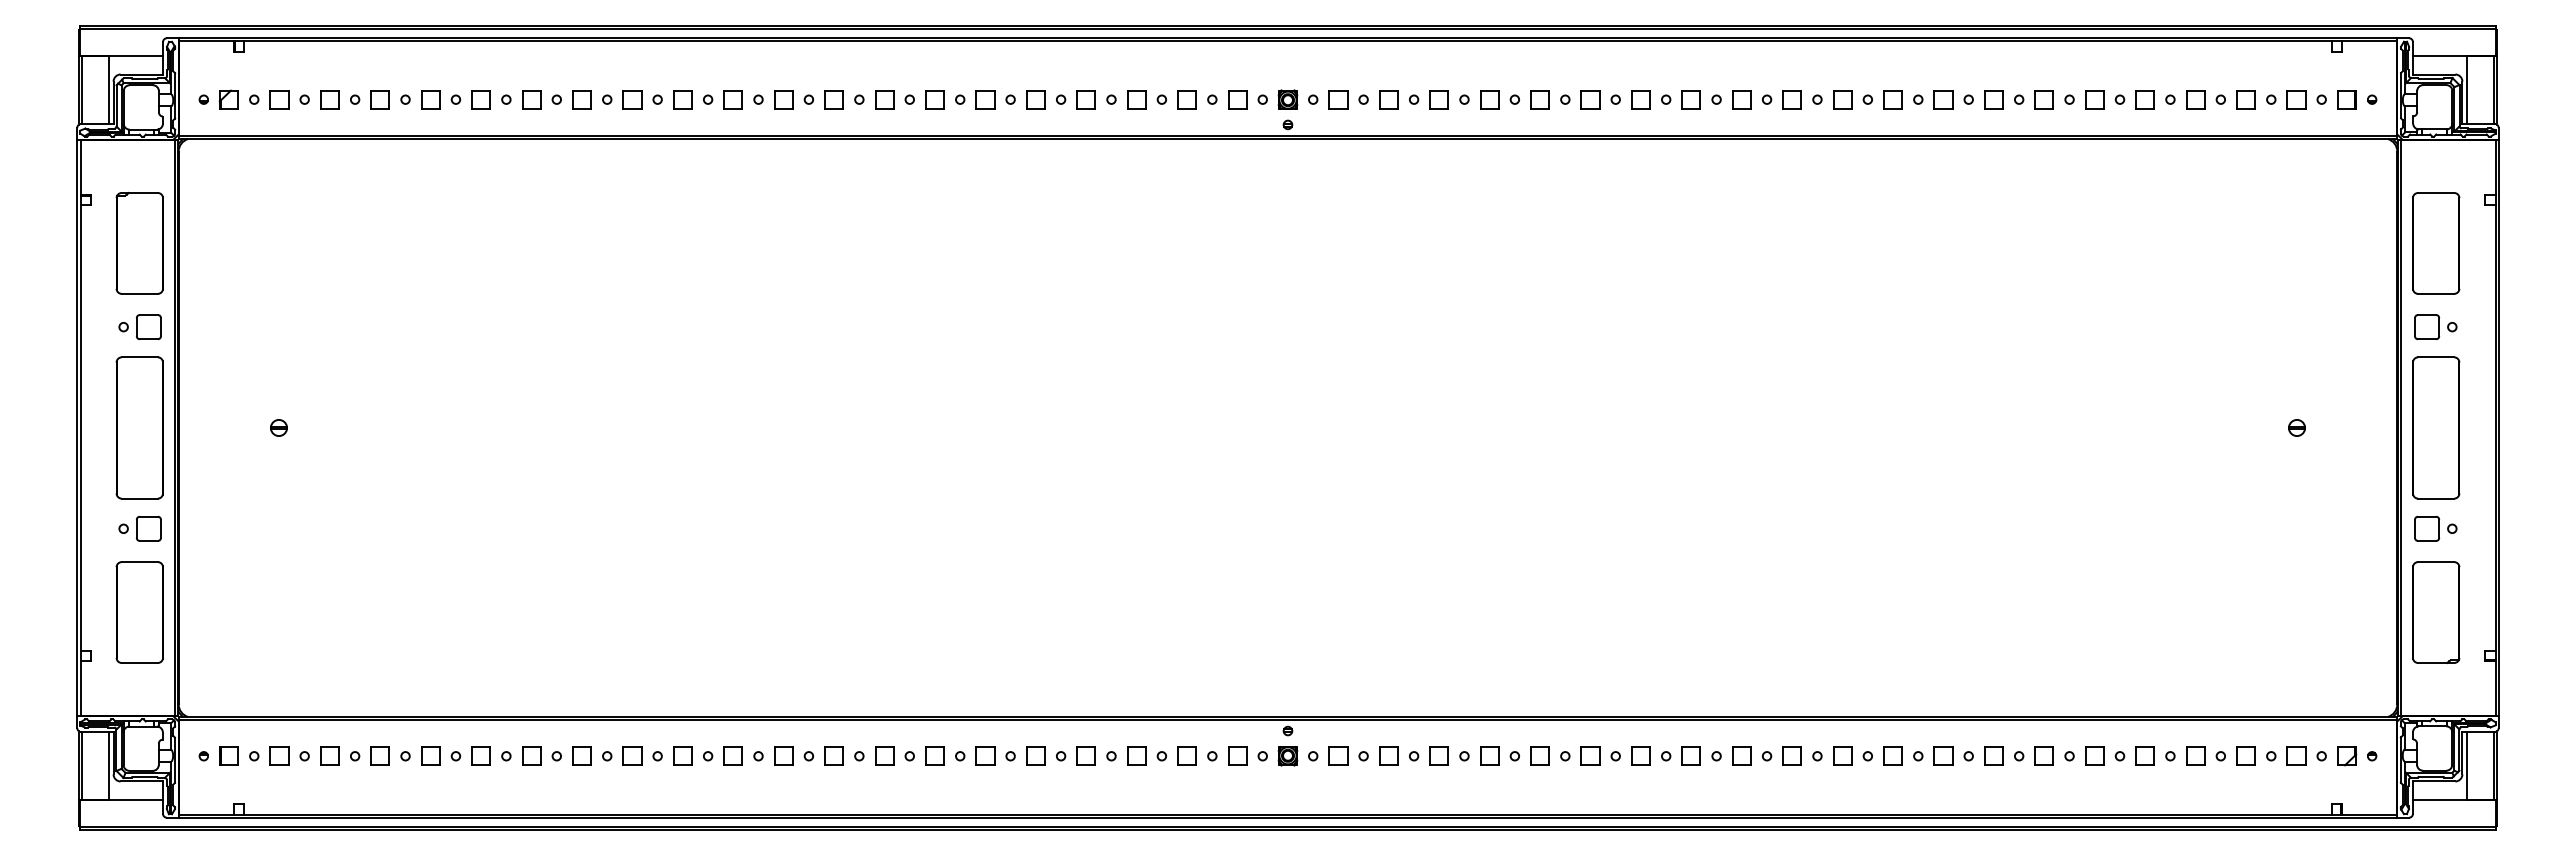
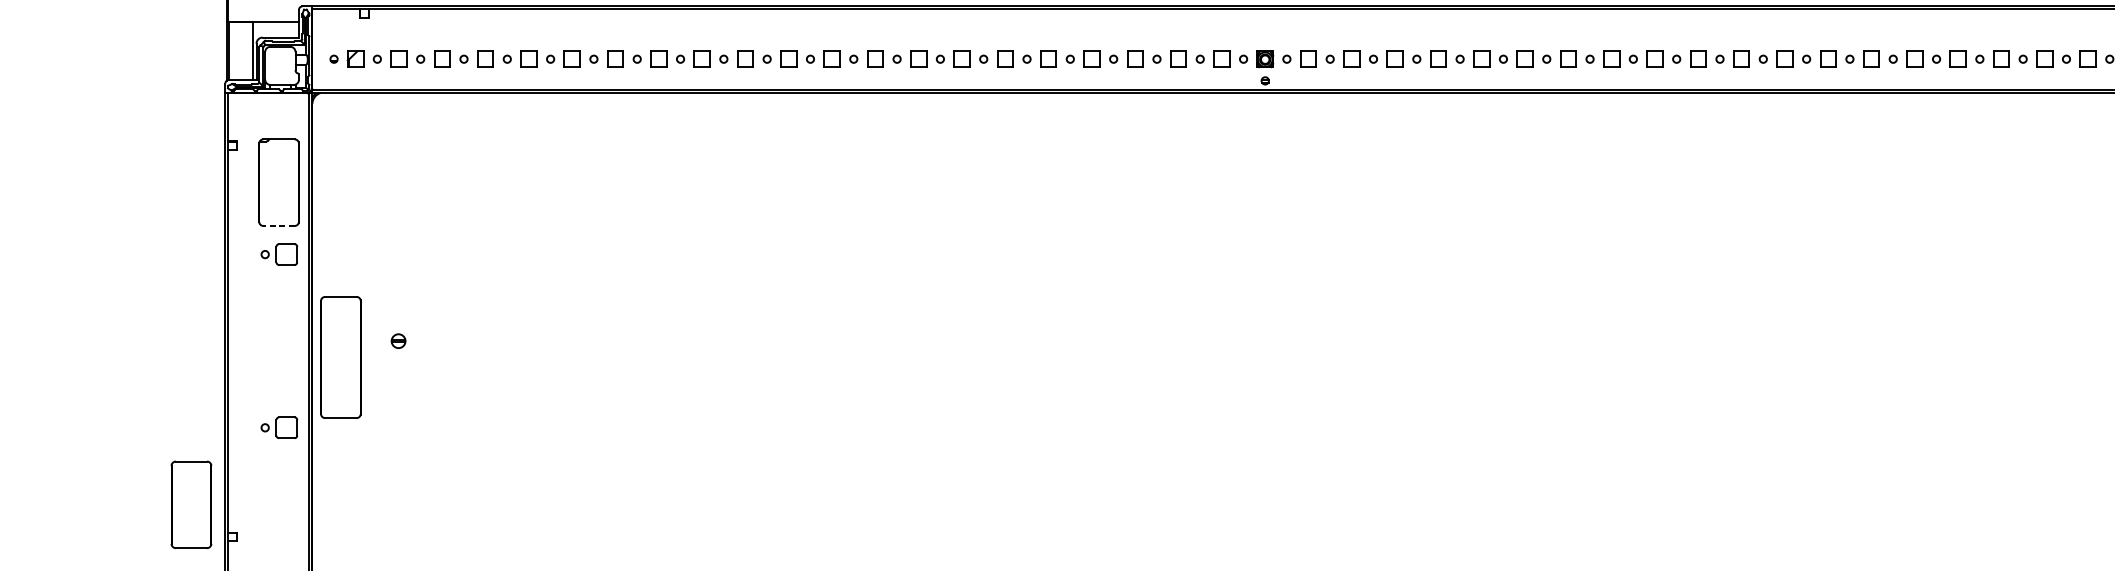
line: (139, 293) -> (278, 225), solid -> dashed
part: (139, 427) -> (340, 357), moved
part: (139, 612) -> (191, 504), moved

